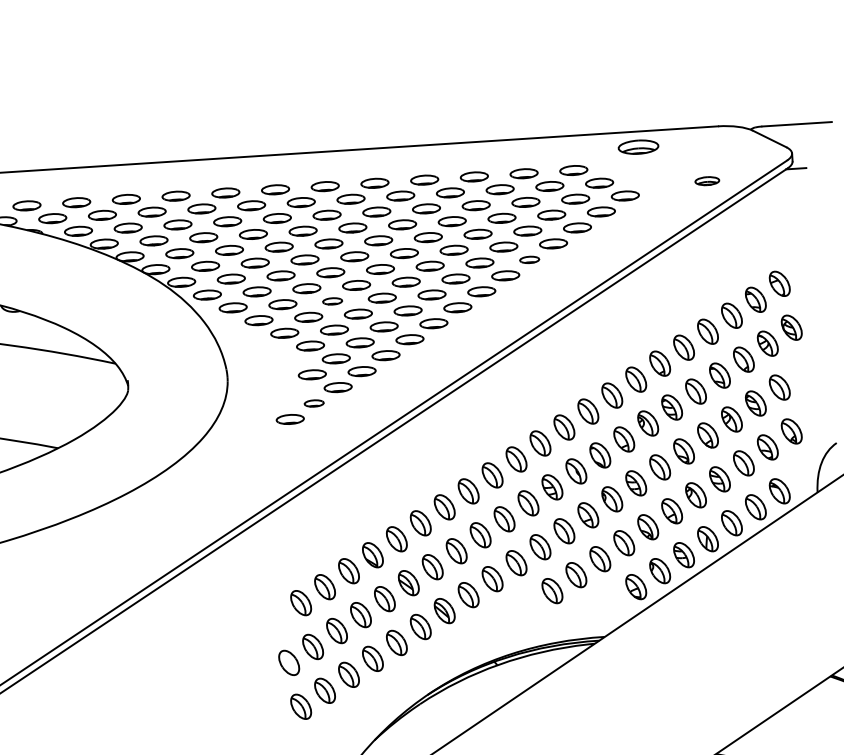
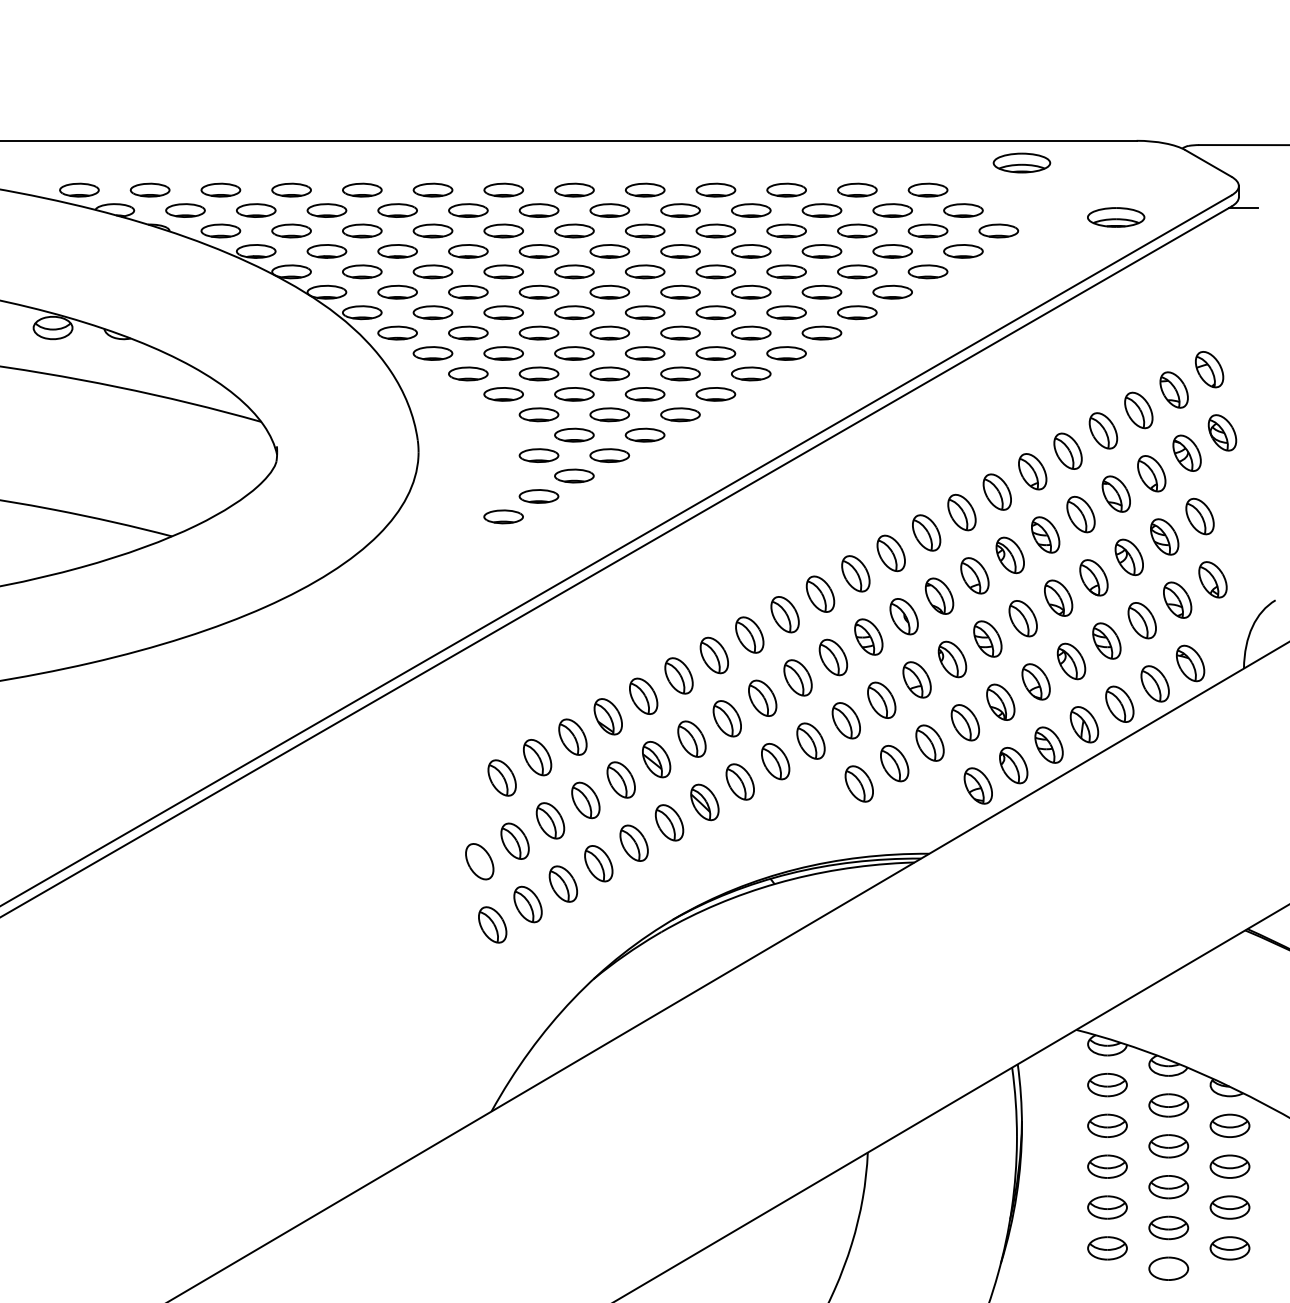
part: (707, 181) -> (1116, 217), size x1.67
part: (529, 259) -> (857, 312), size x1.43
part: (332, 301) -> (574, 353), size x1.43
part: (313, 403) -> (538, 496), size x1.43

